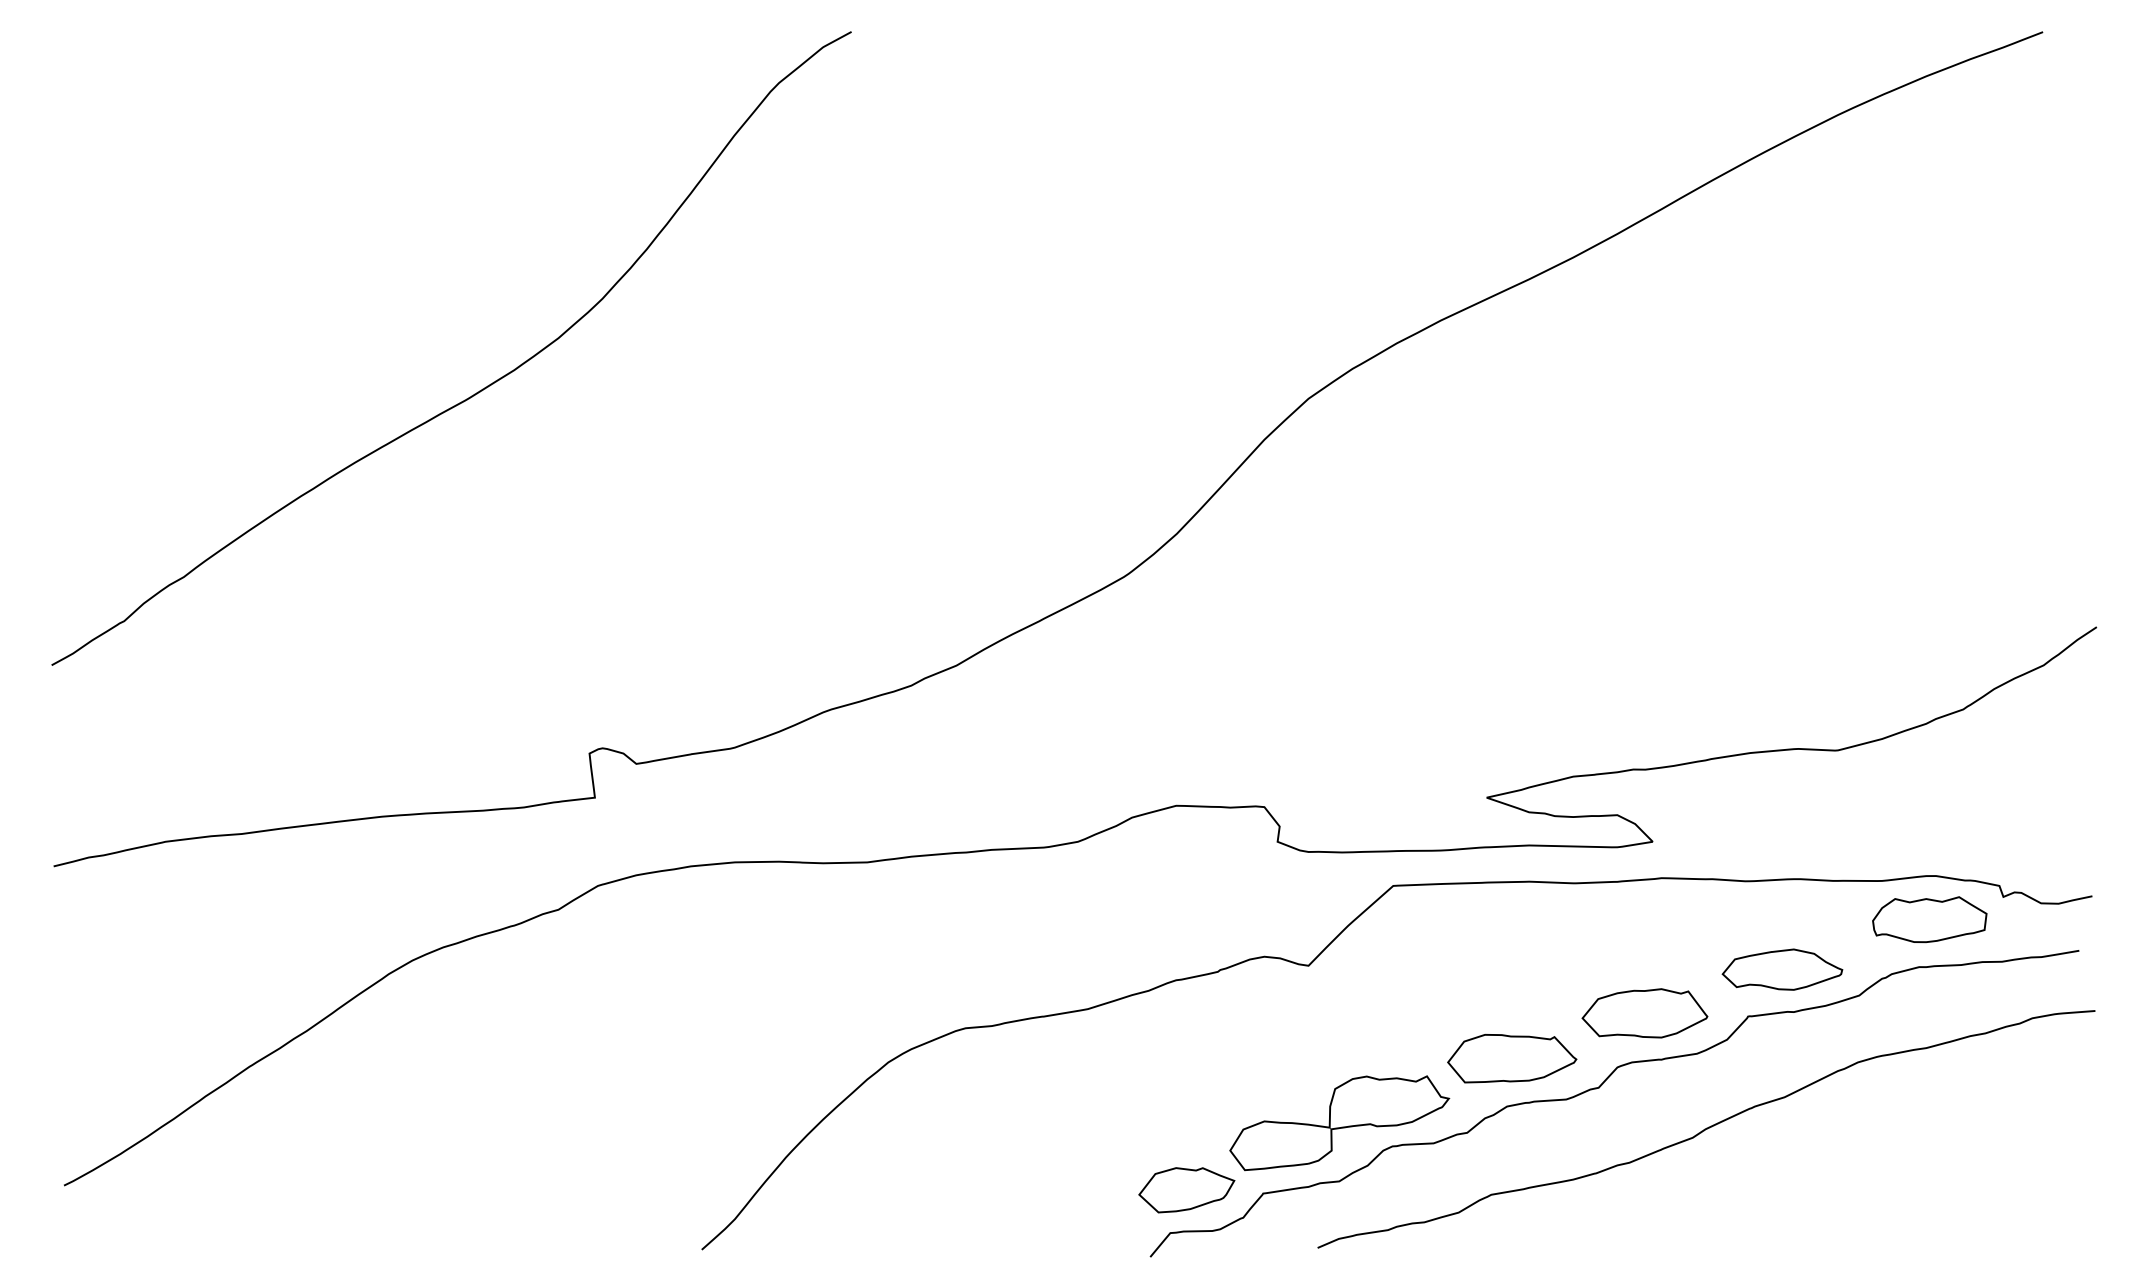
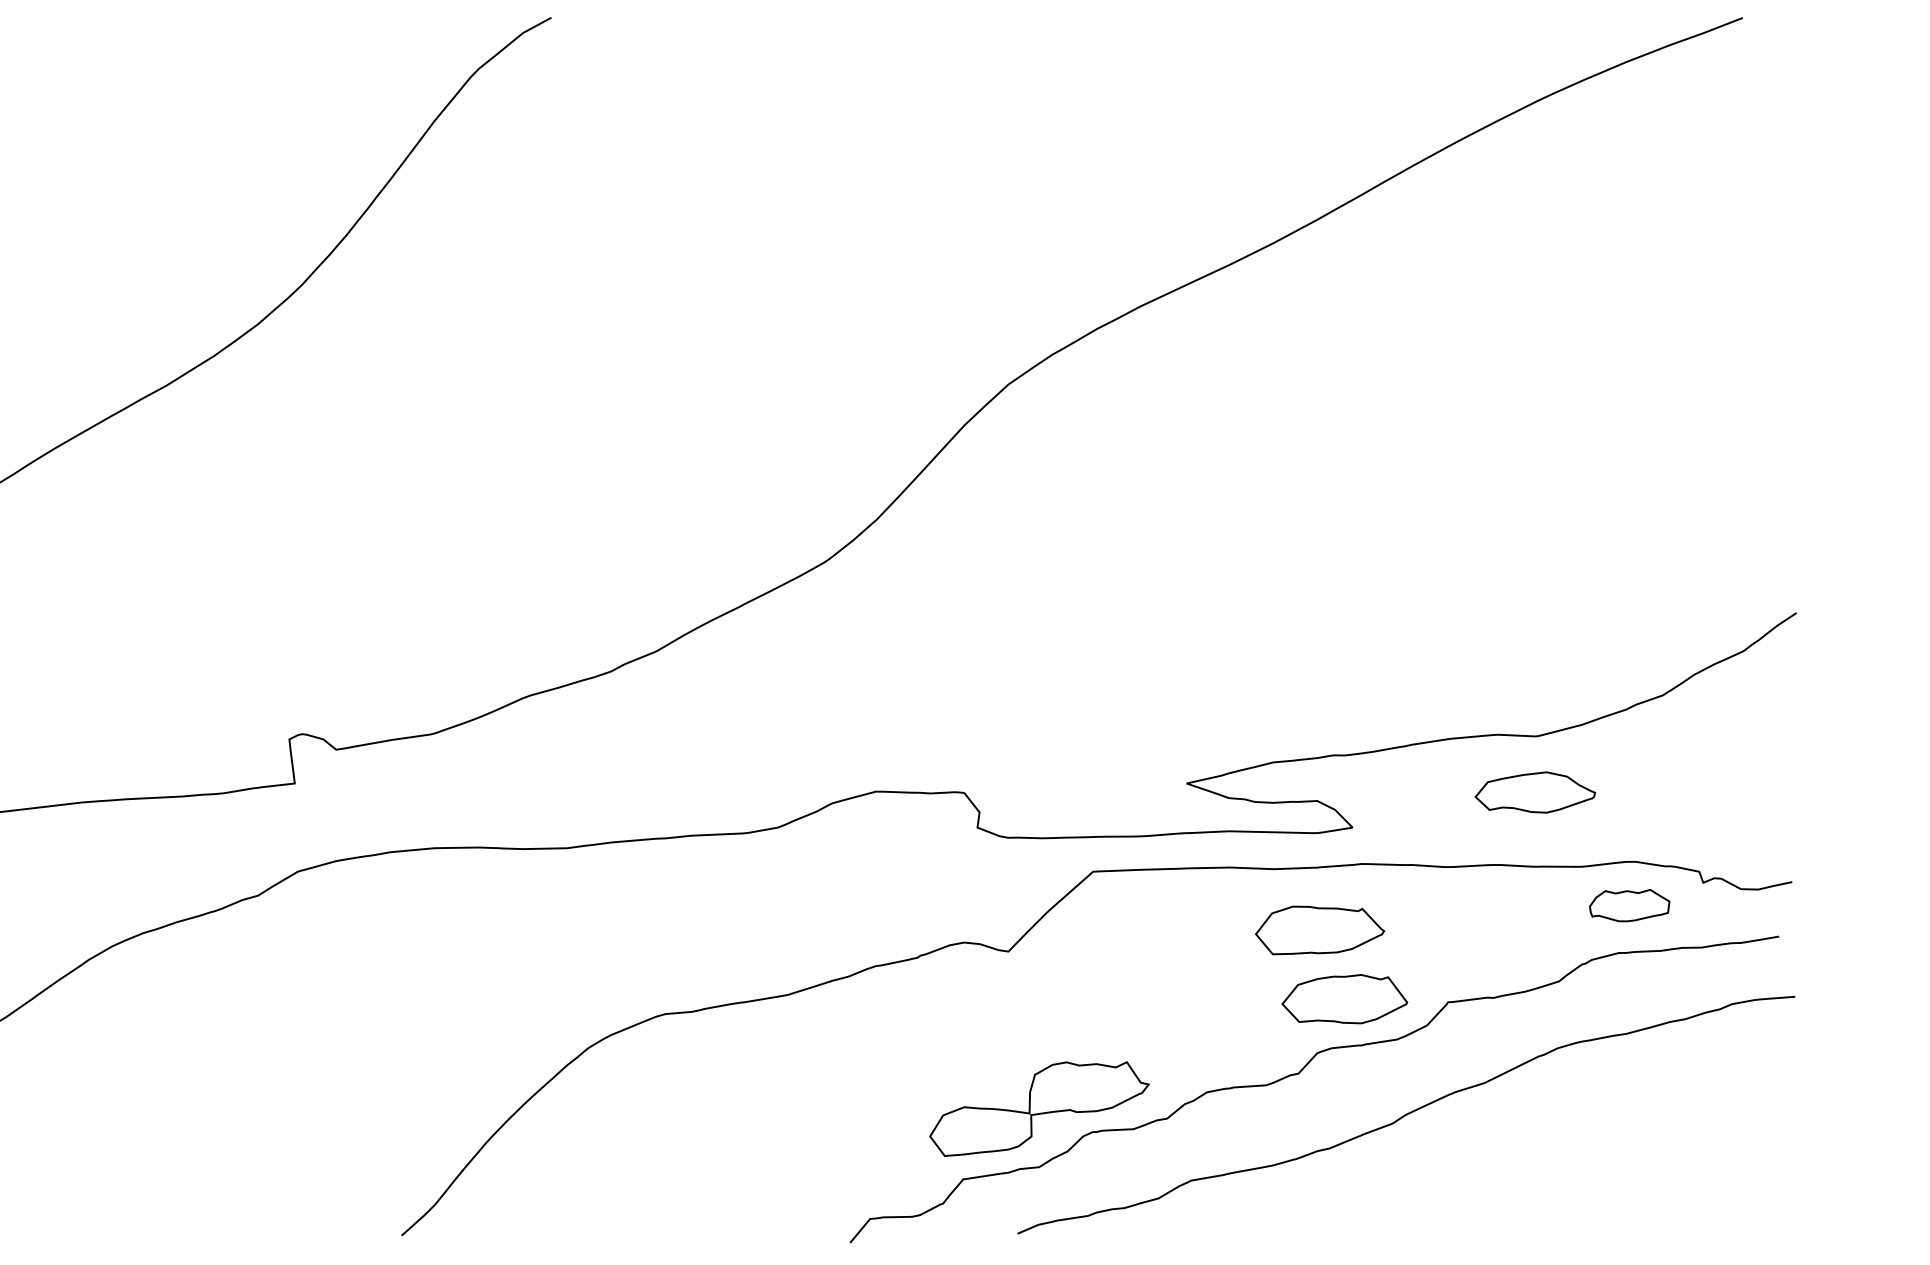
part: (1929, 919) -> (1629, 905), size x0.7
part: (1782, 969) -> (1535, 792), moved
part: (1512, 1058) -> (1320, 930), moved
part: (1186, 1190) -> (886, 1176), removed

